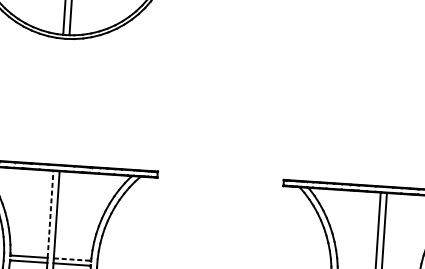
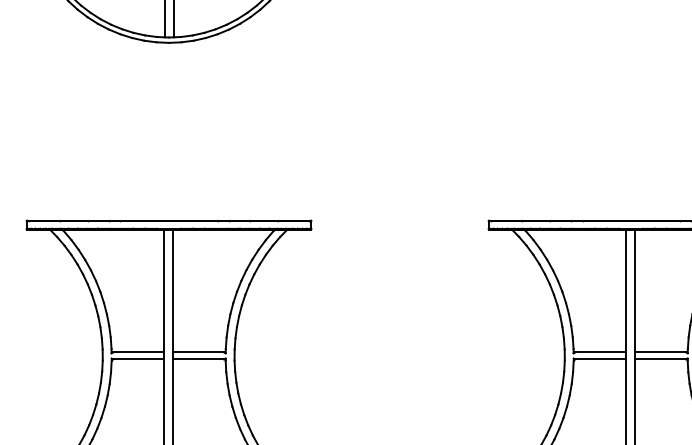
line: (50, 214) -> (164, 290), dashed -> solid
line: (71, 259) -> (198, 352), dashed -> solid

